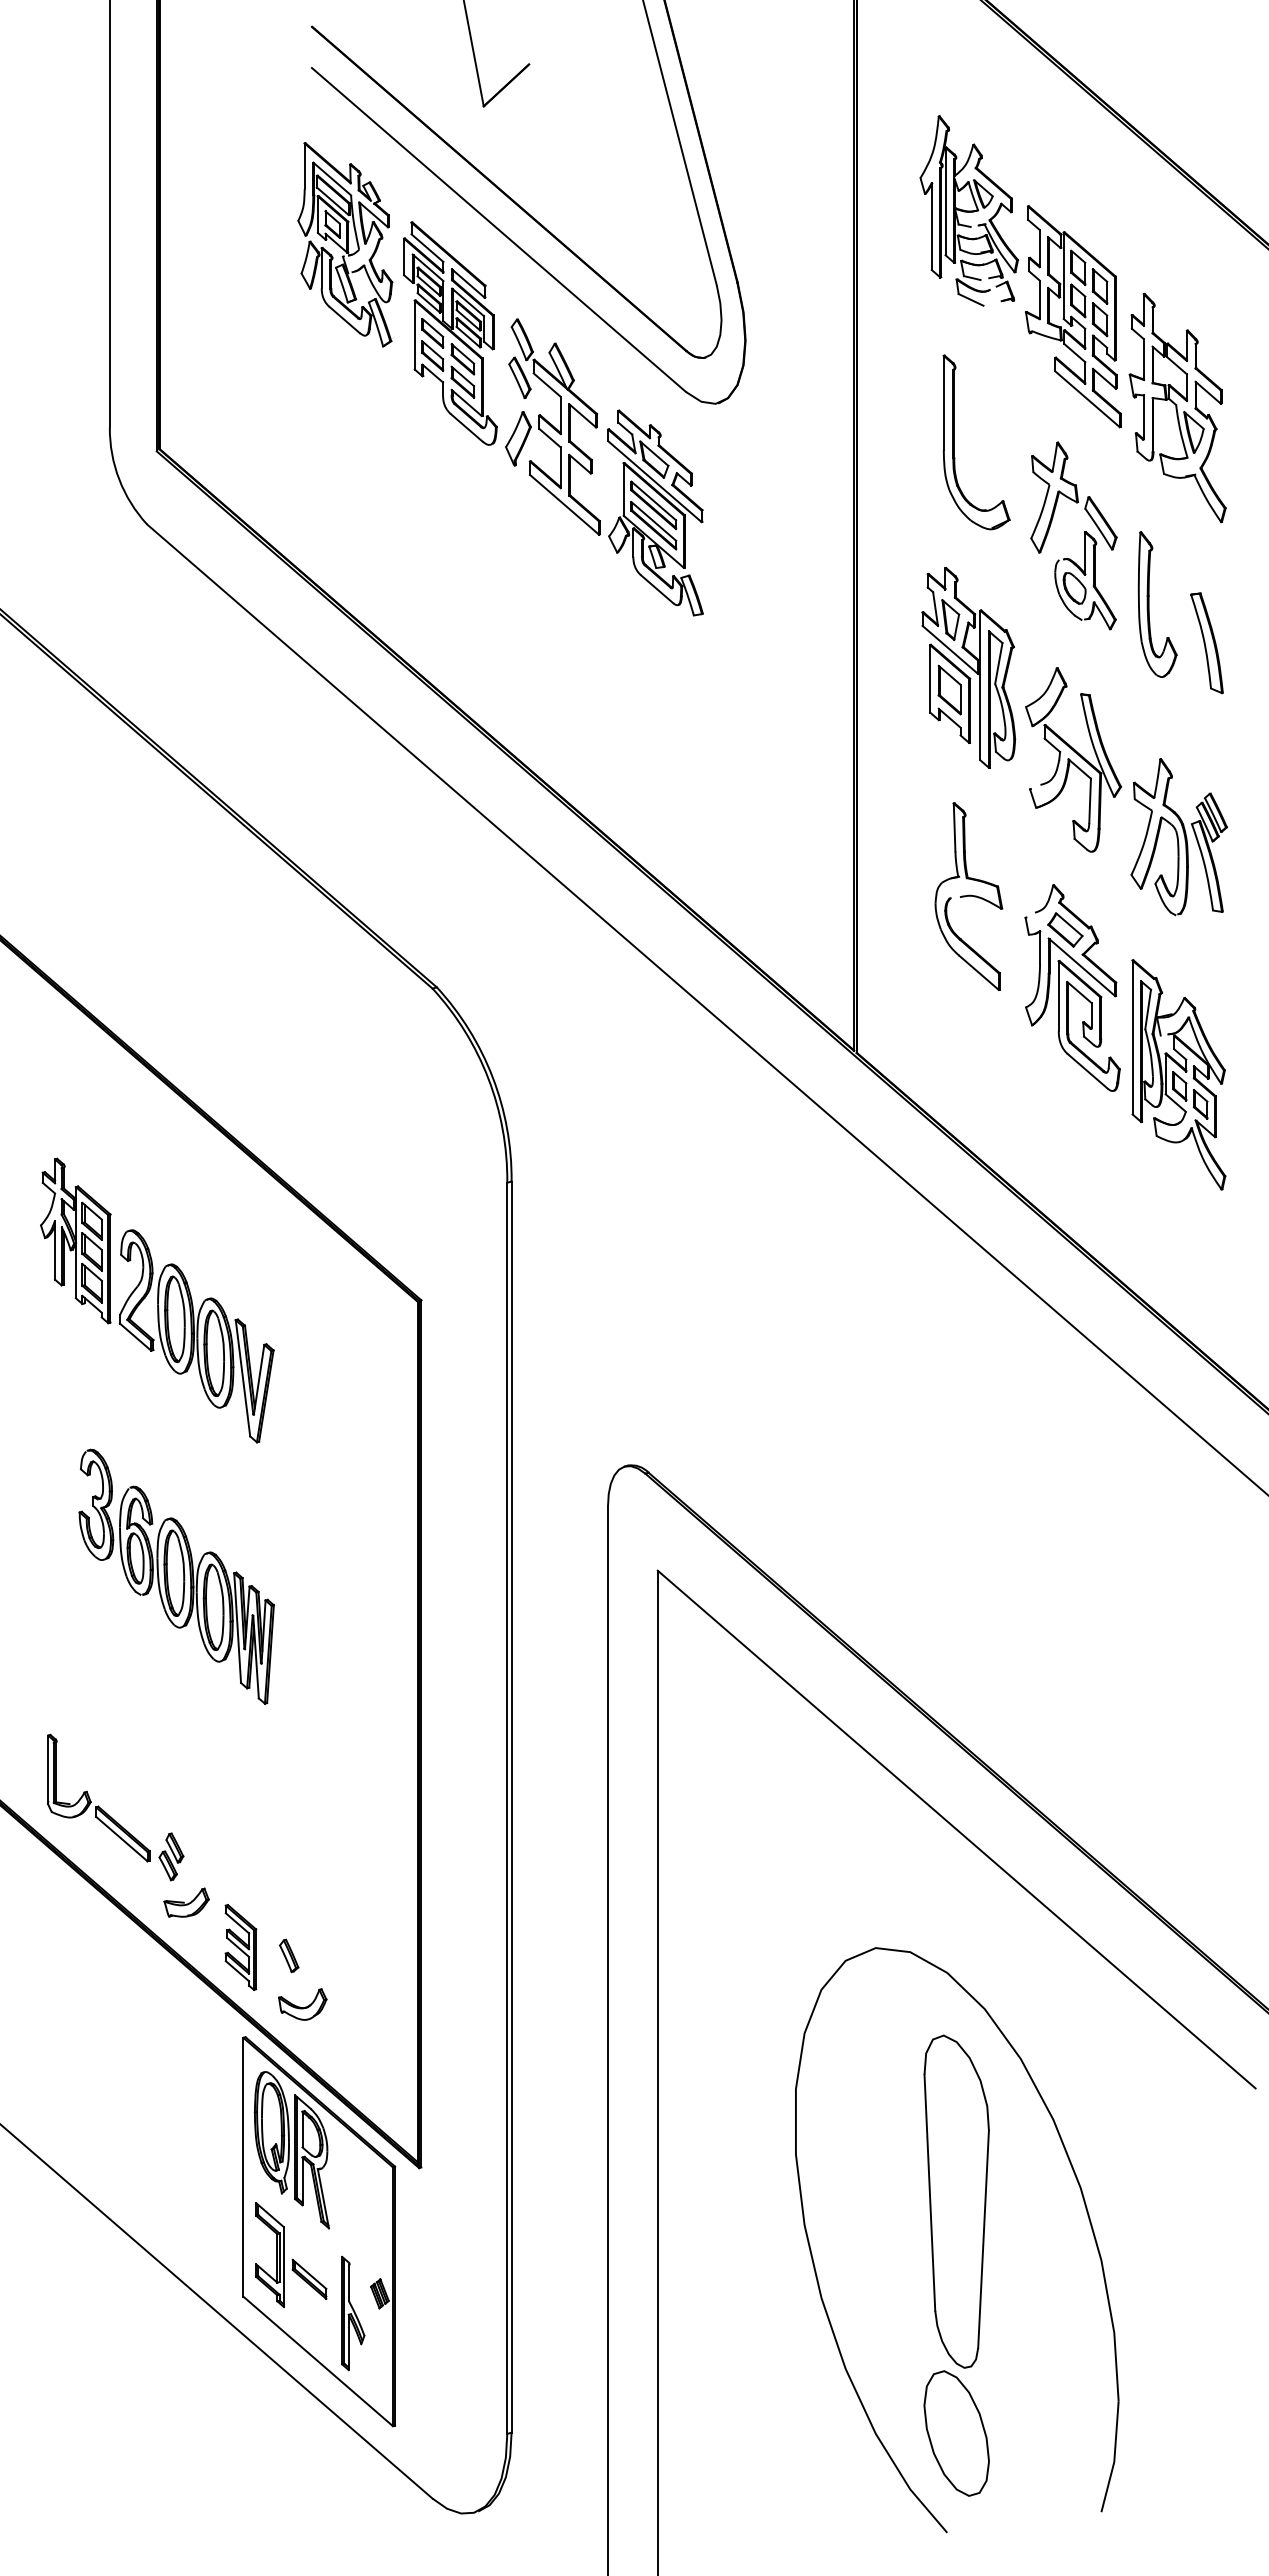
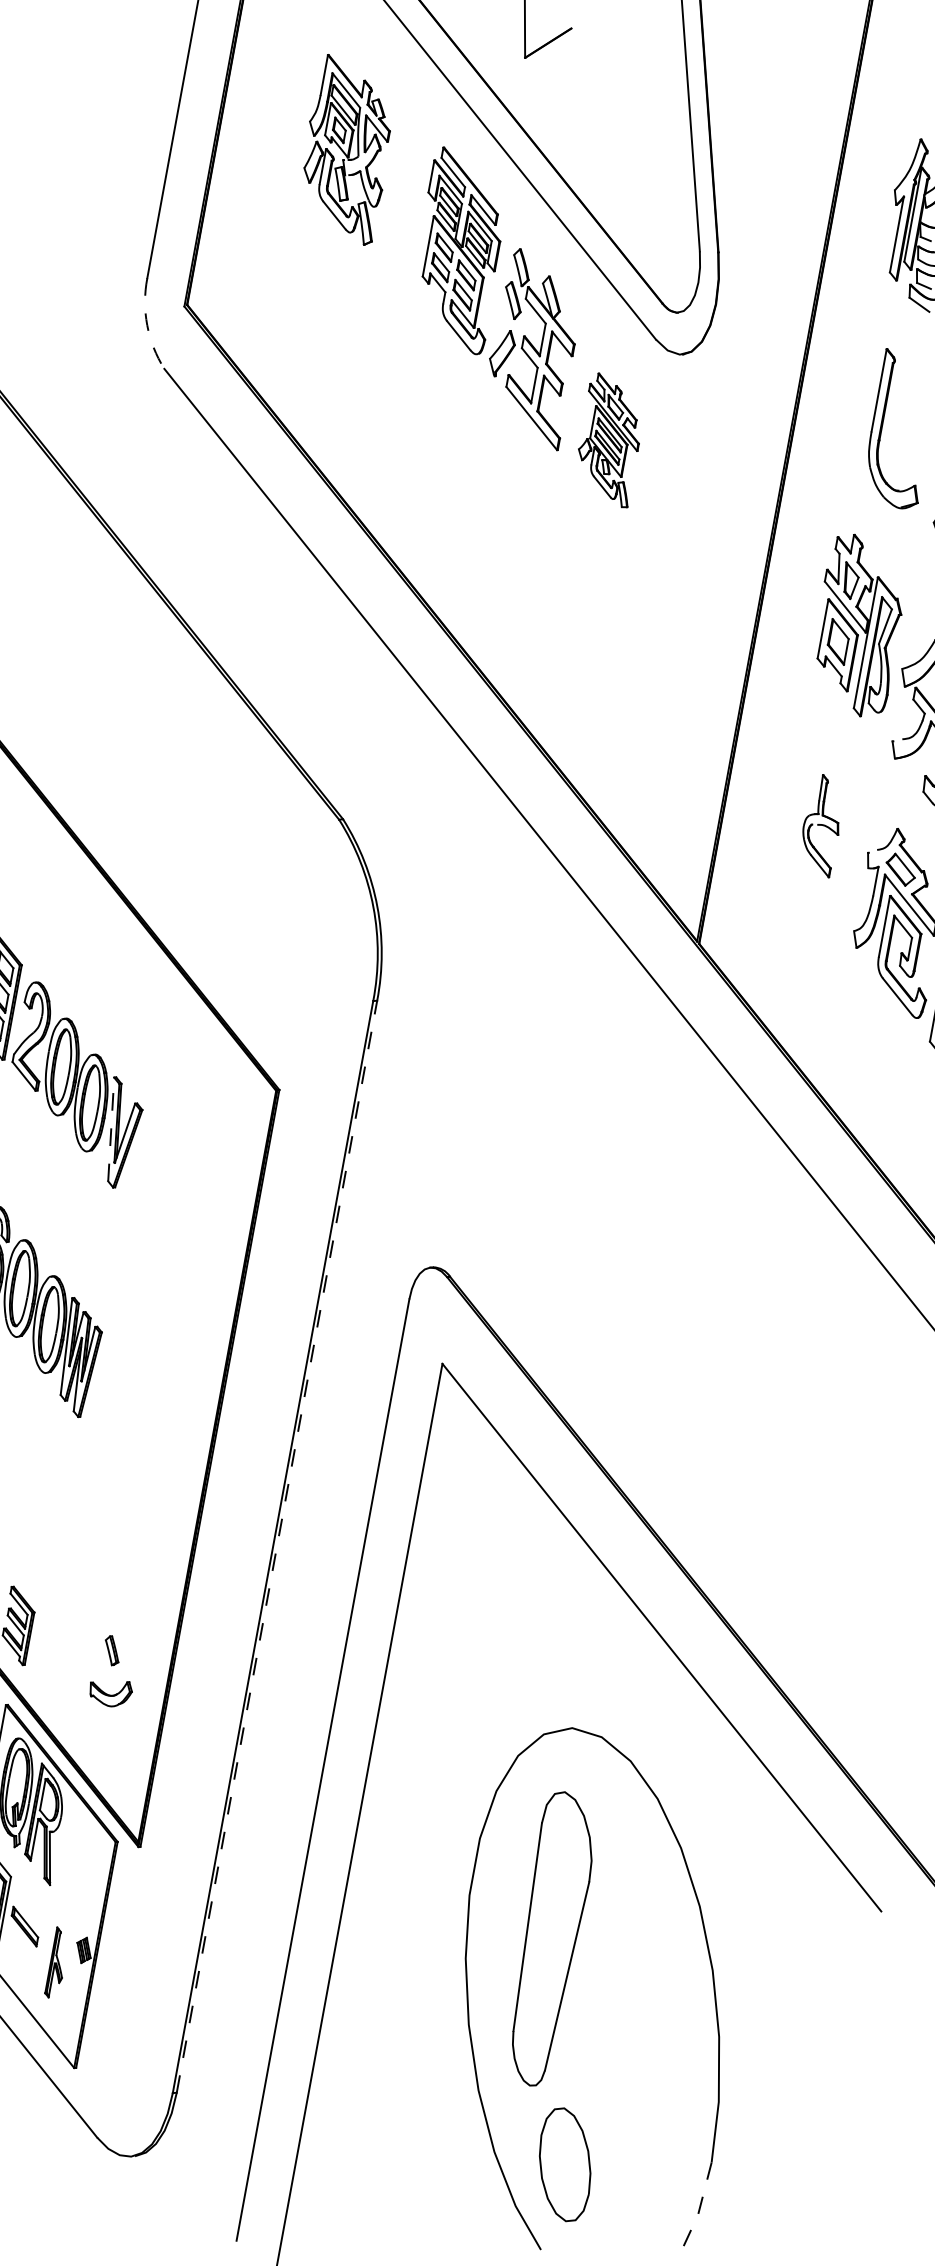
part: (345, 244) -> (347, 149), moved
arc: (119, 479) -> (147, 325), solid -> dashed
part: (655, 512) -> (609, 439), size x0.7
part: (968, 896) -> (821, 825), size x0.6
line: (243, 1378) -> (111, 1129), solid -> dashed
line: (511, 1807) -> (276, 1547), solid -> dashed
part: (288, 1955) -> (111, 1650), moved
part: (302, 2004) -> (110, 1692), moved
part: (956, 2201) -> (549, 1939), moved
part: (353, 2313) -> (57, 1963), size x0.7
line: (1114, 2458) -> (698, 2211), solid -> dashed

